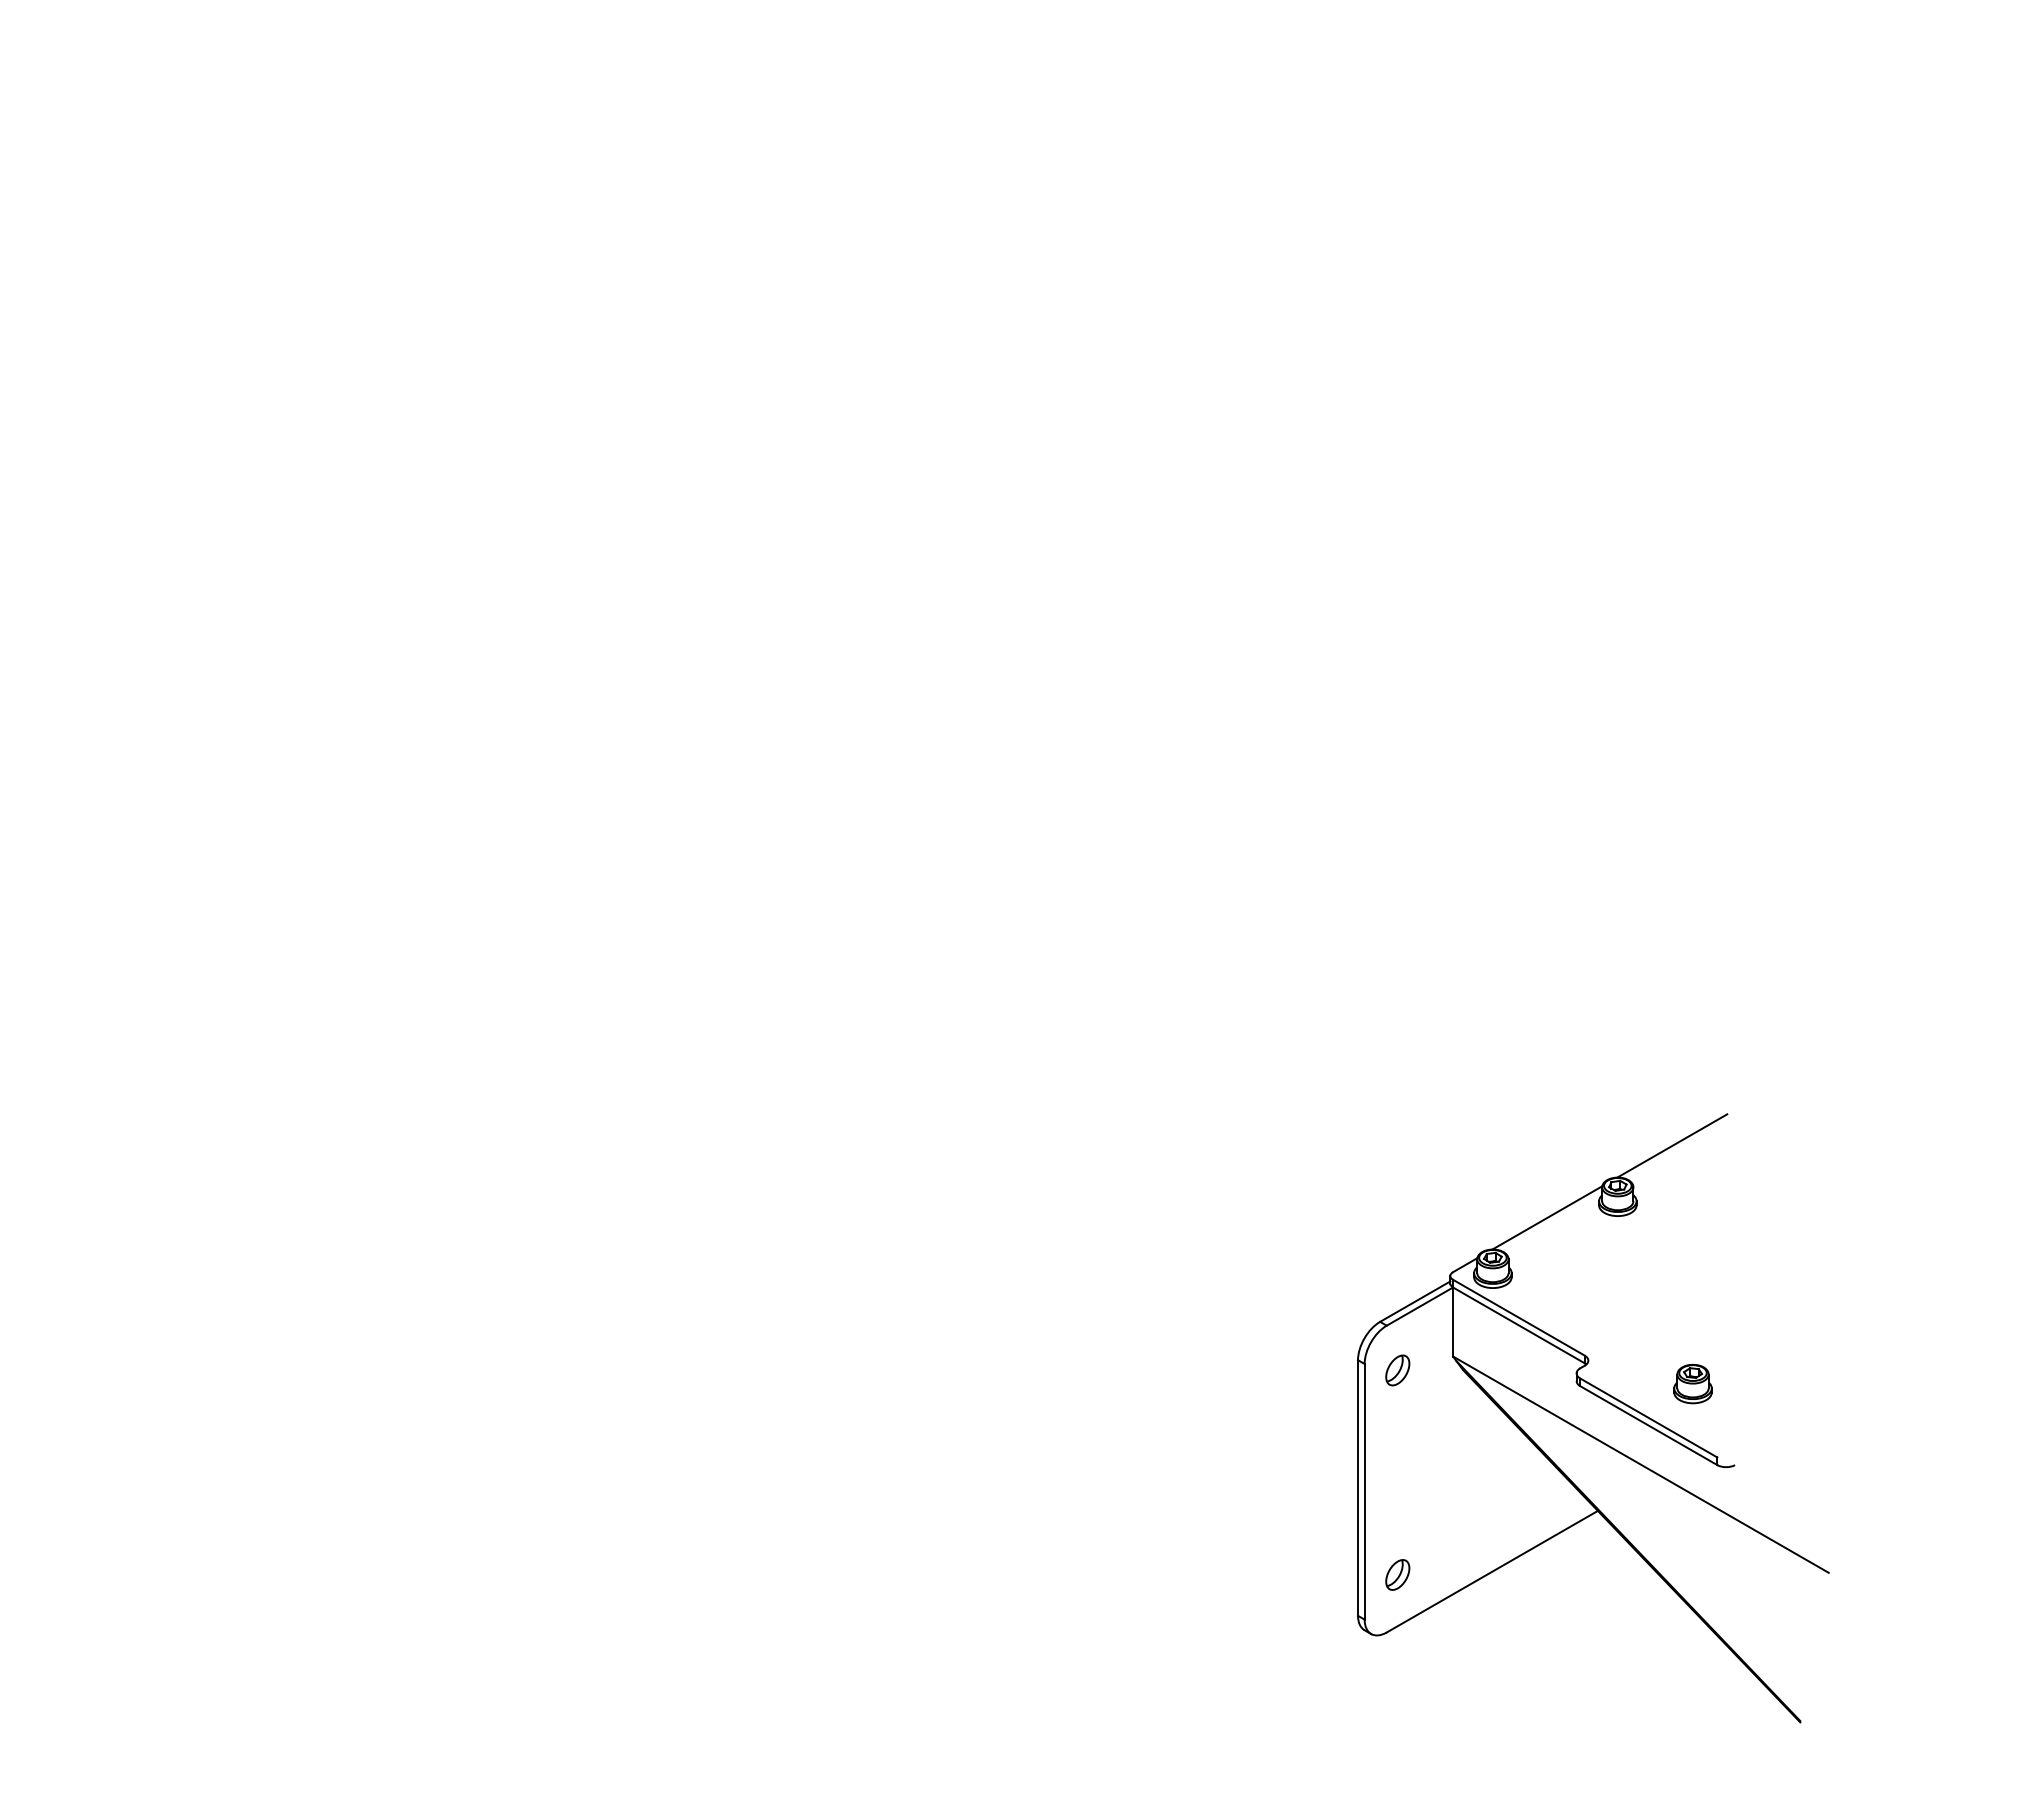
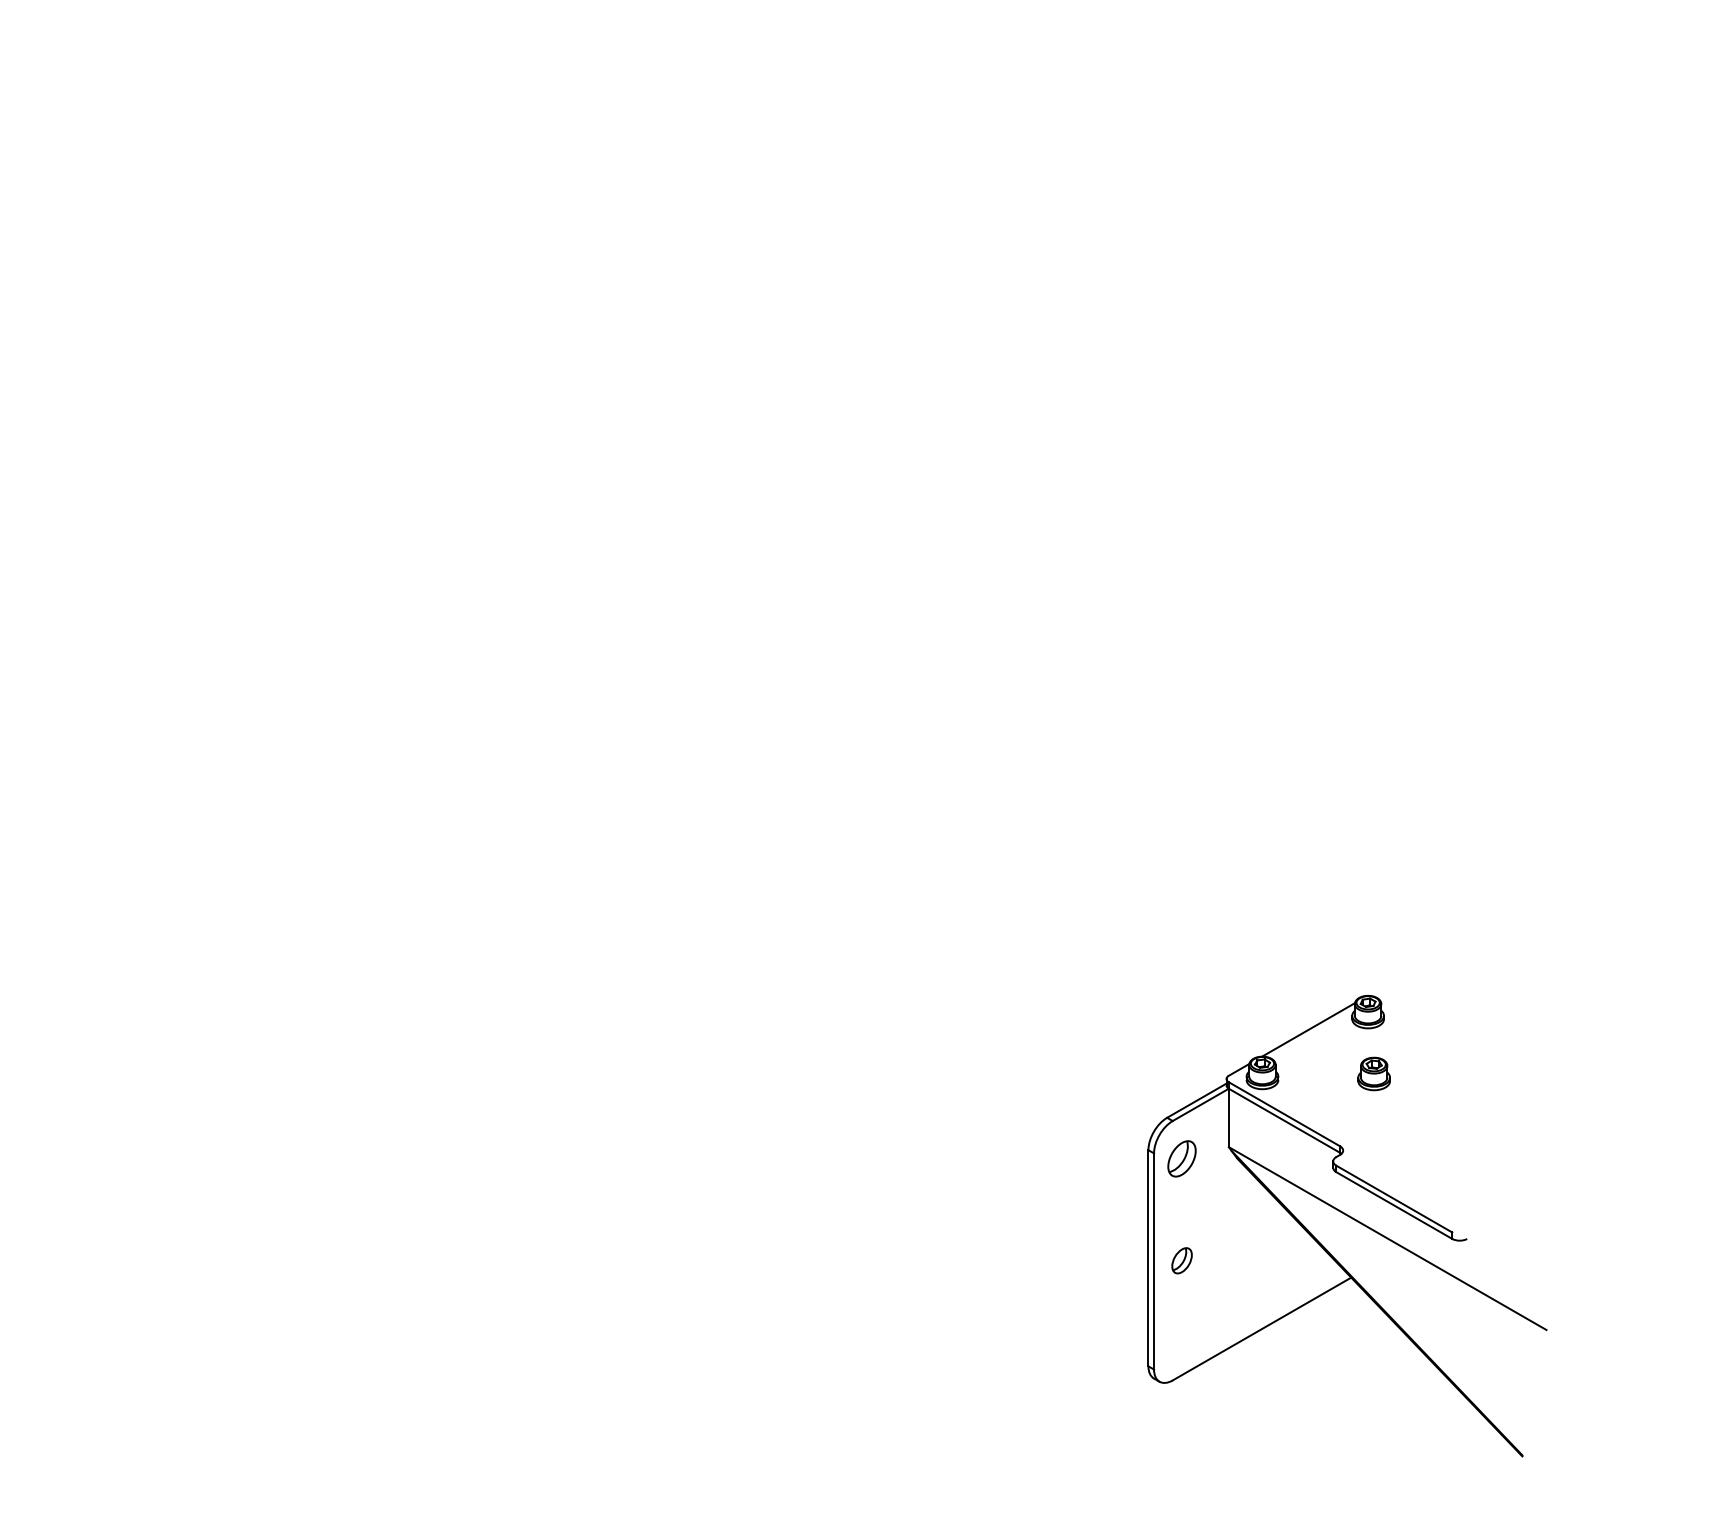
line: (1672, 1145) -> (1414, 968), removed
part: (1397, 1370) -> (1181, 1158), size x1.4
part: (1692, 1383) -> (1373, 1073), moved
part: (1397, 1574) -> (1181, 1260), moved

